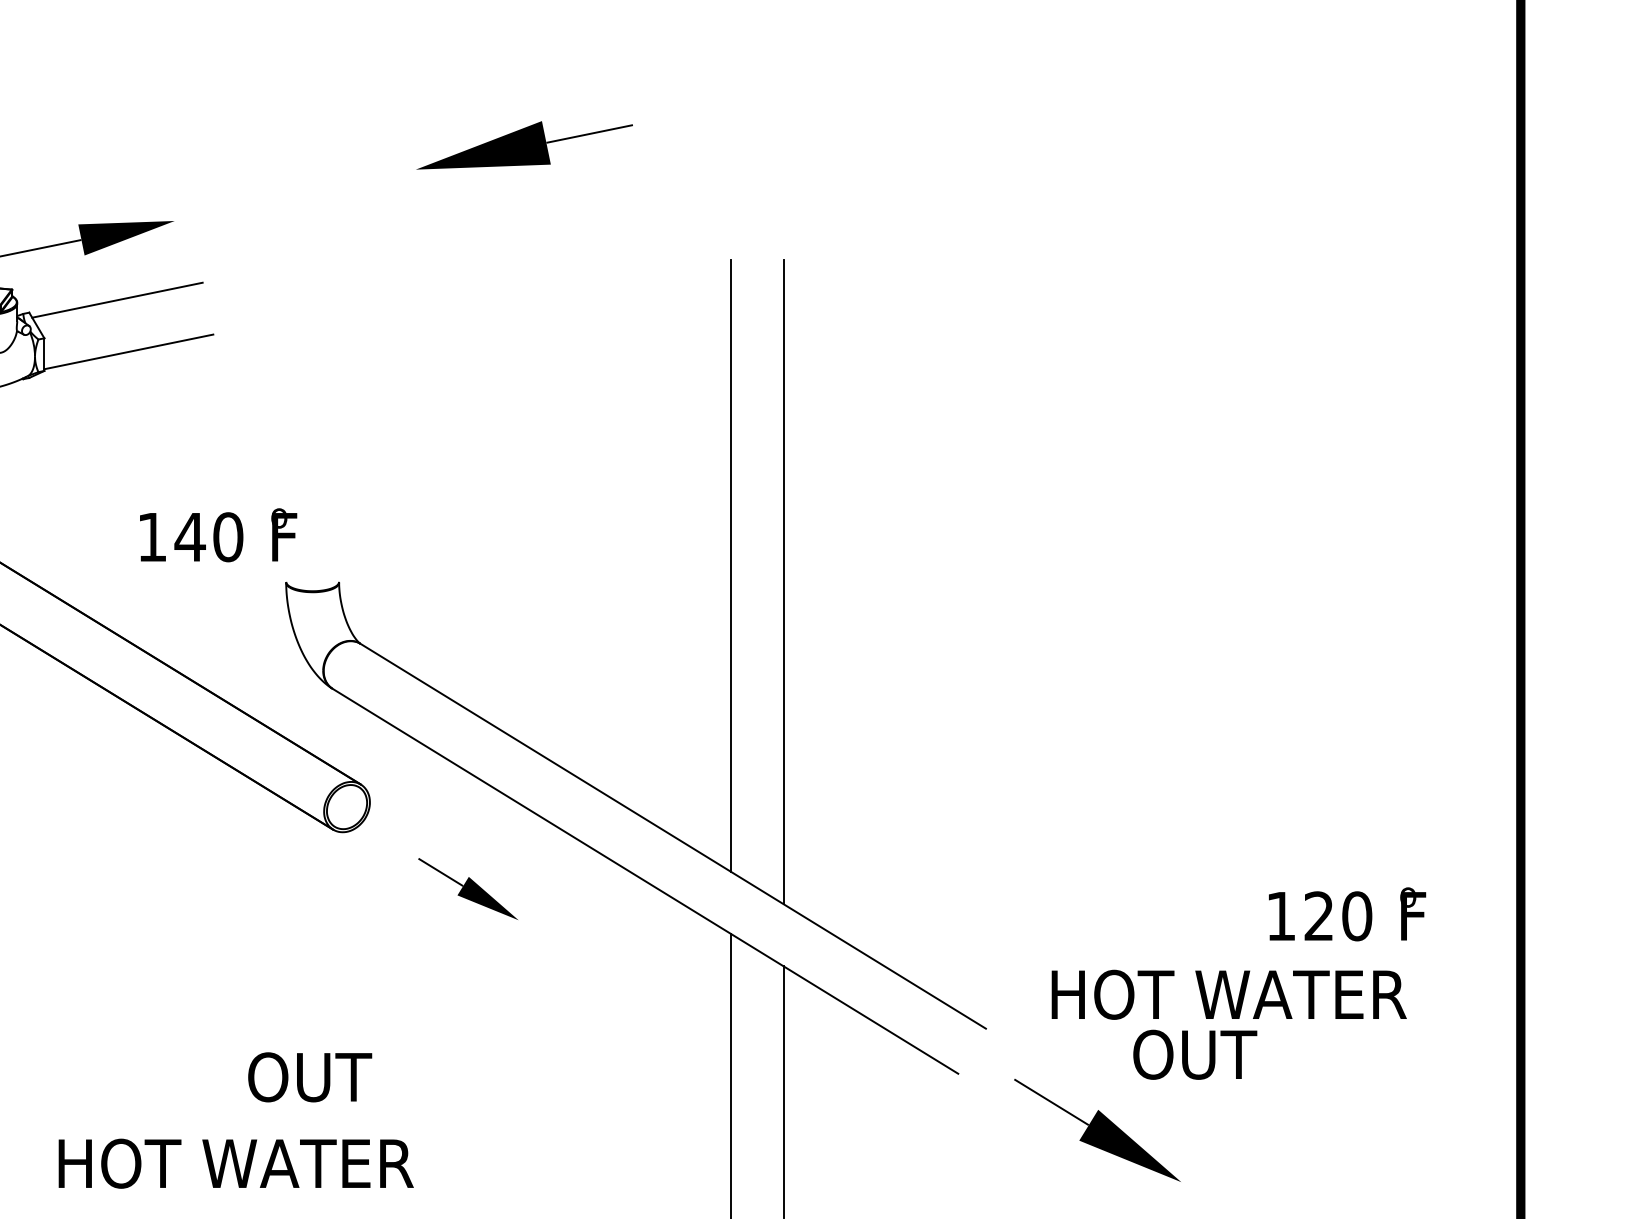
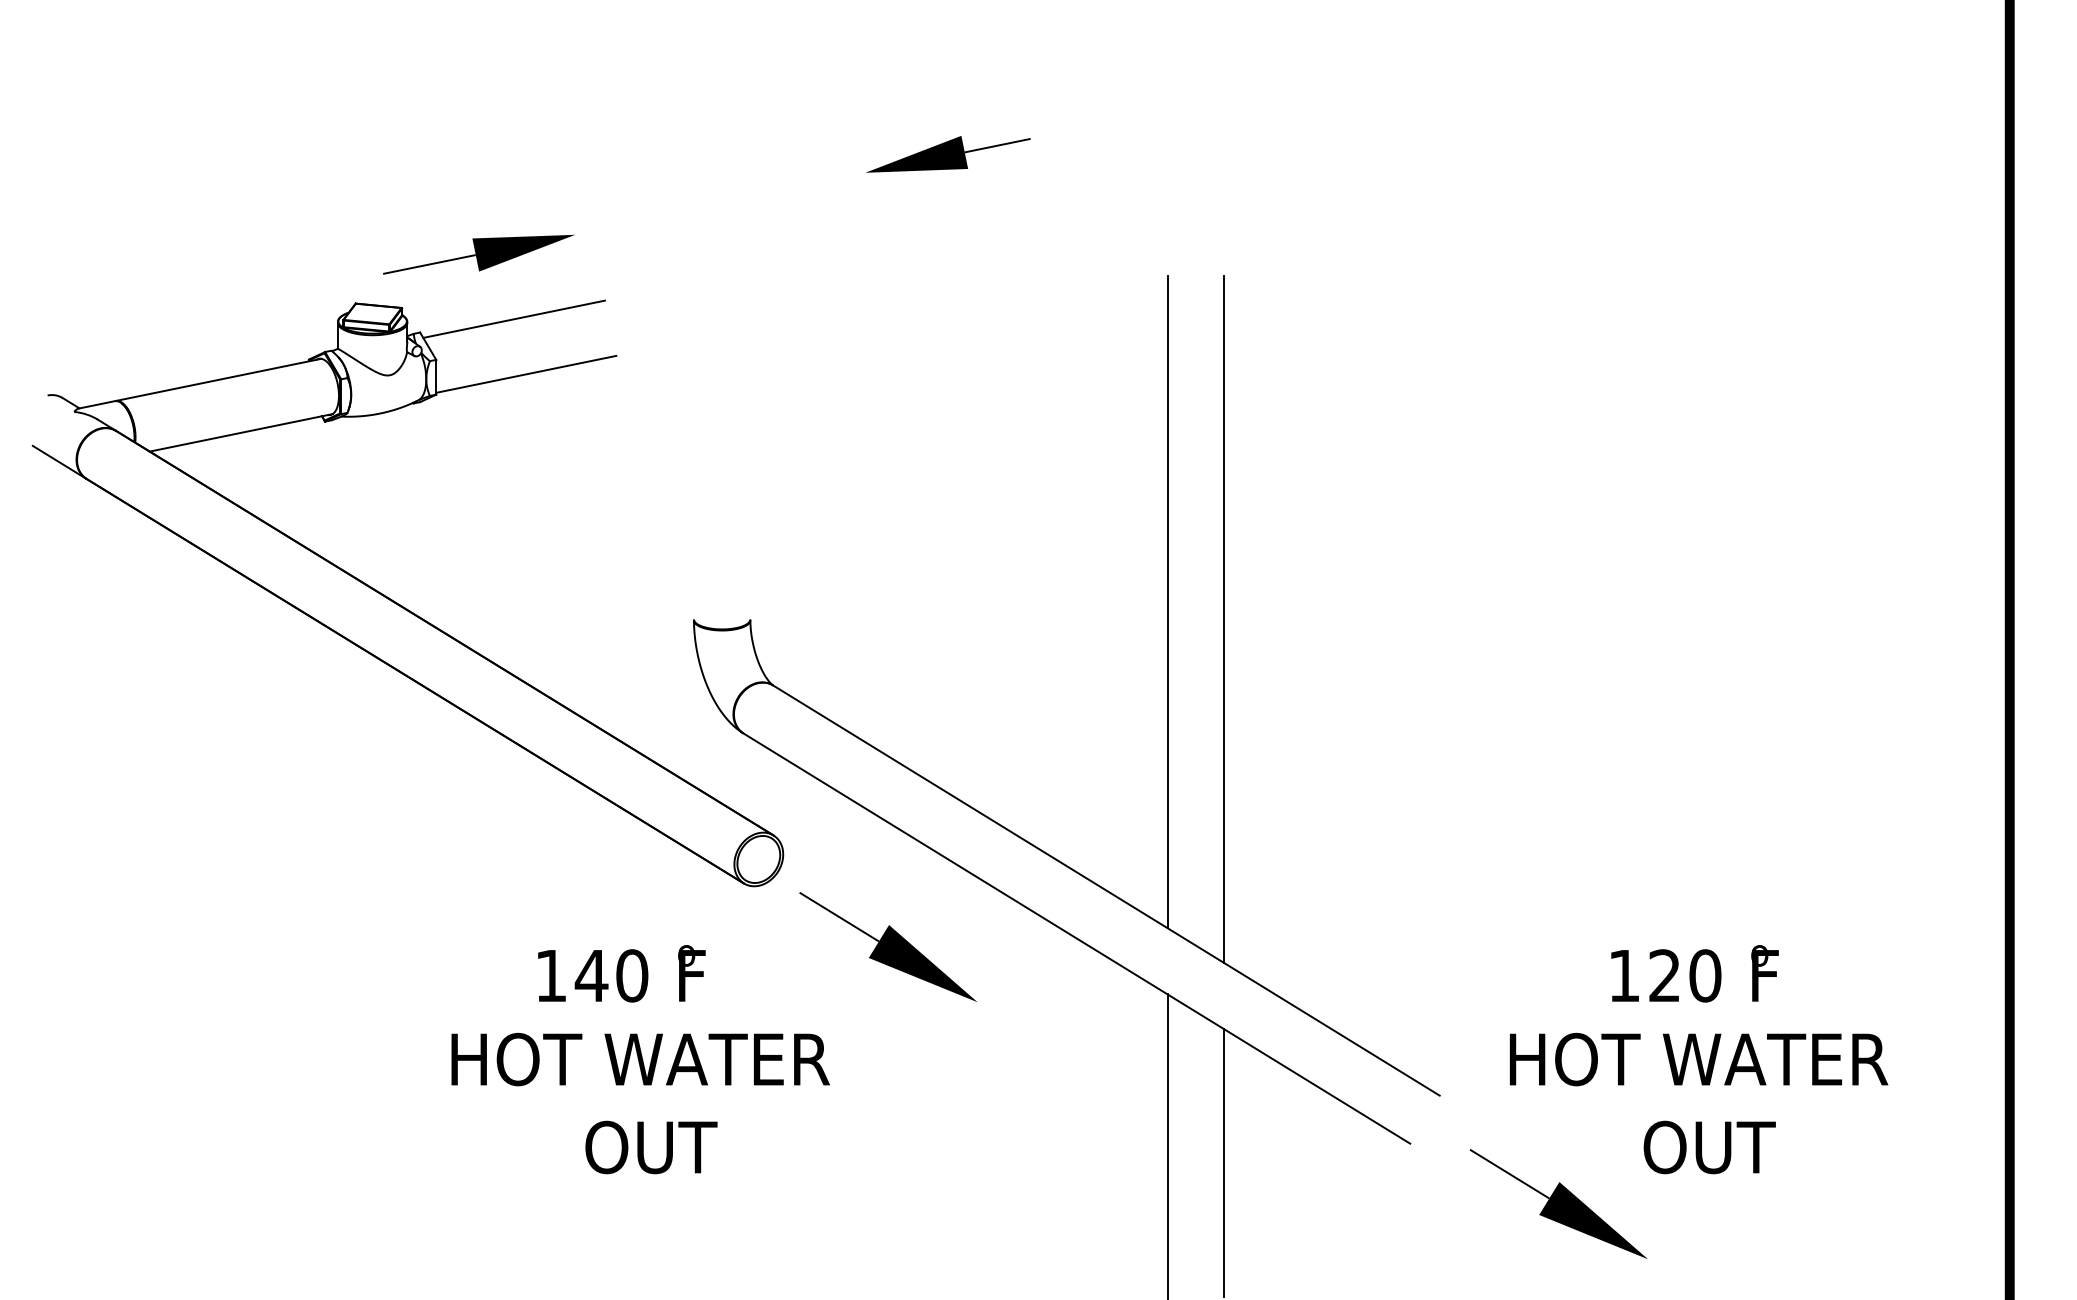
part: (525, 145) -> (948, 154), size x0.71
text: (218, 535) -> (621, 973), moved
part: (467, 888) -> (887, 946), size x1.67
text: (1346, 914) -> (1694, 973), moved
text: (1194, 1054) -> (1709, 1147), moved
text: (310, 1077) -> (651, 1147), moved
text: (236, 1163) -> (640, 1059), moved

